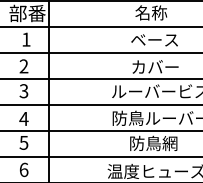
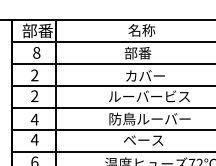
text: (26, 39) -> (36, 52), 1 -> 8
text: (154, 39) -> (144, 52), ベース -> 部番
text: (23, 91) -> (34, 96), 3 -> 2
text: (23, 142) -> (34, 139), 5 -> 4
text: (153, 142) -> (143, 139), 防鳥網 -> ベース

